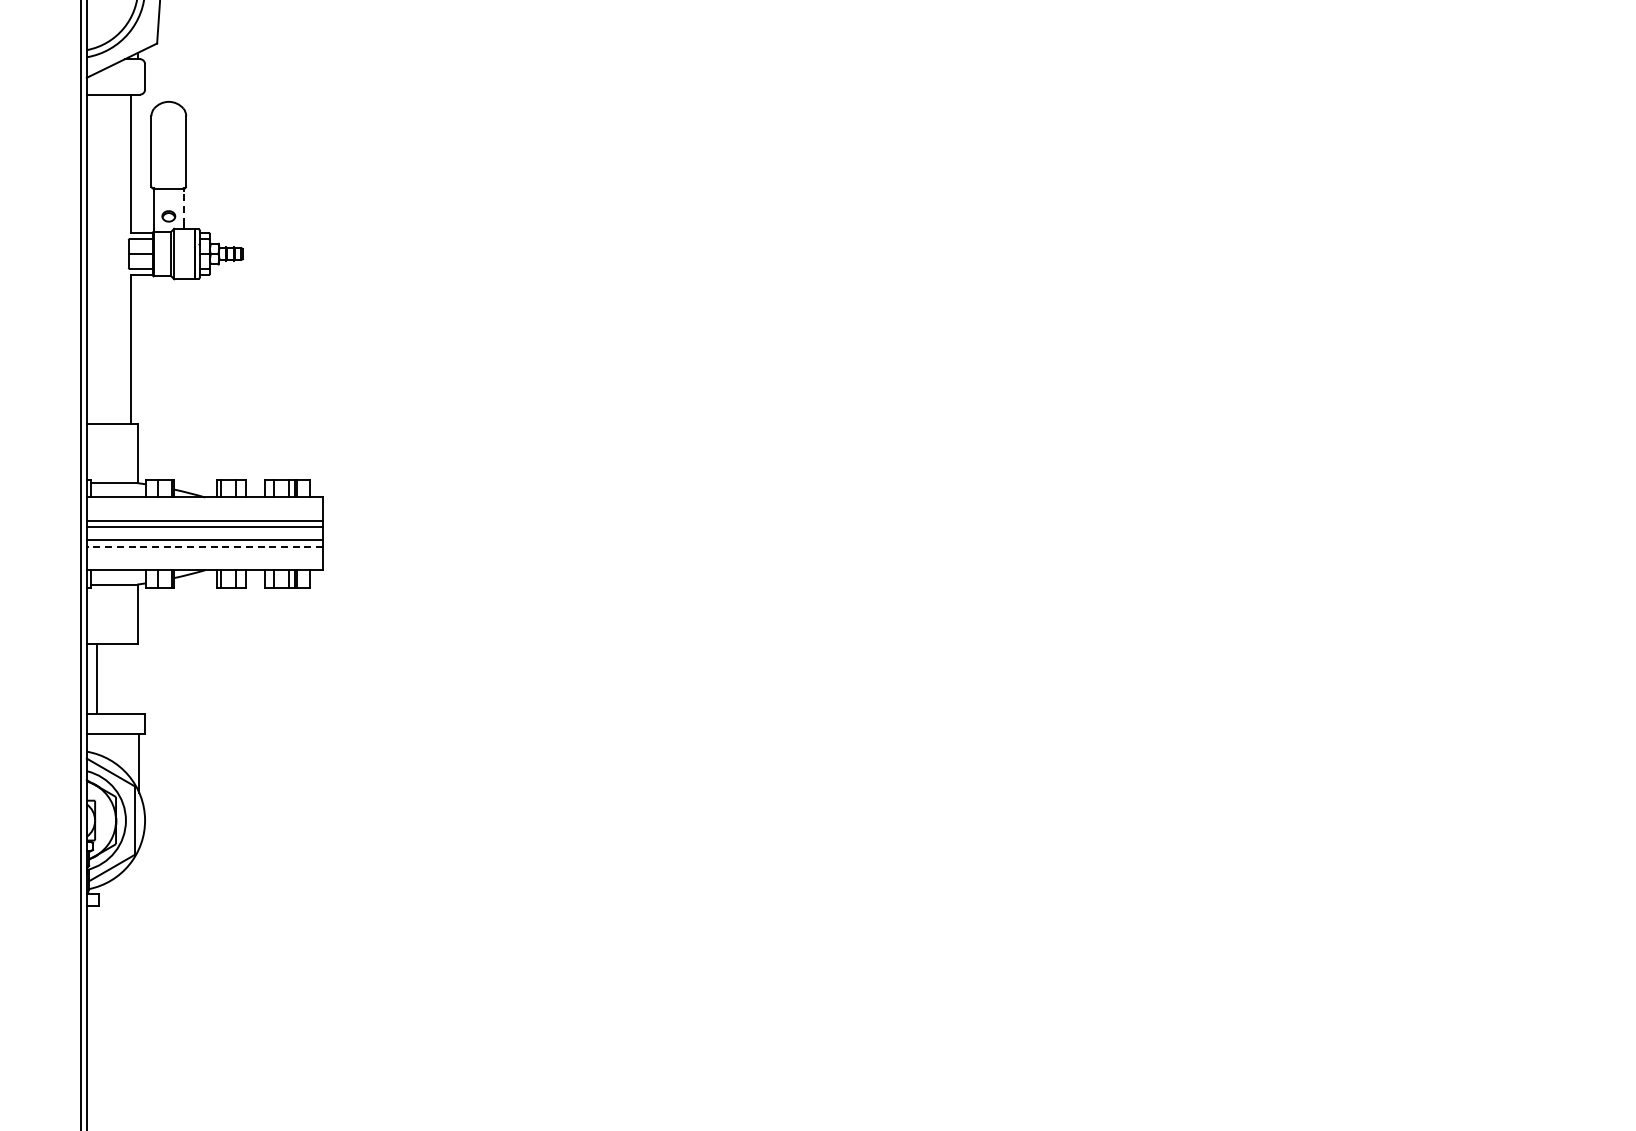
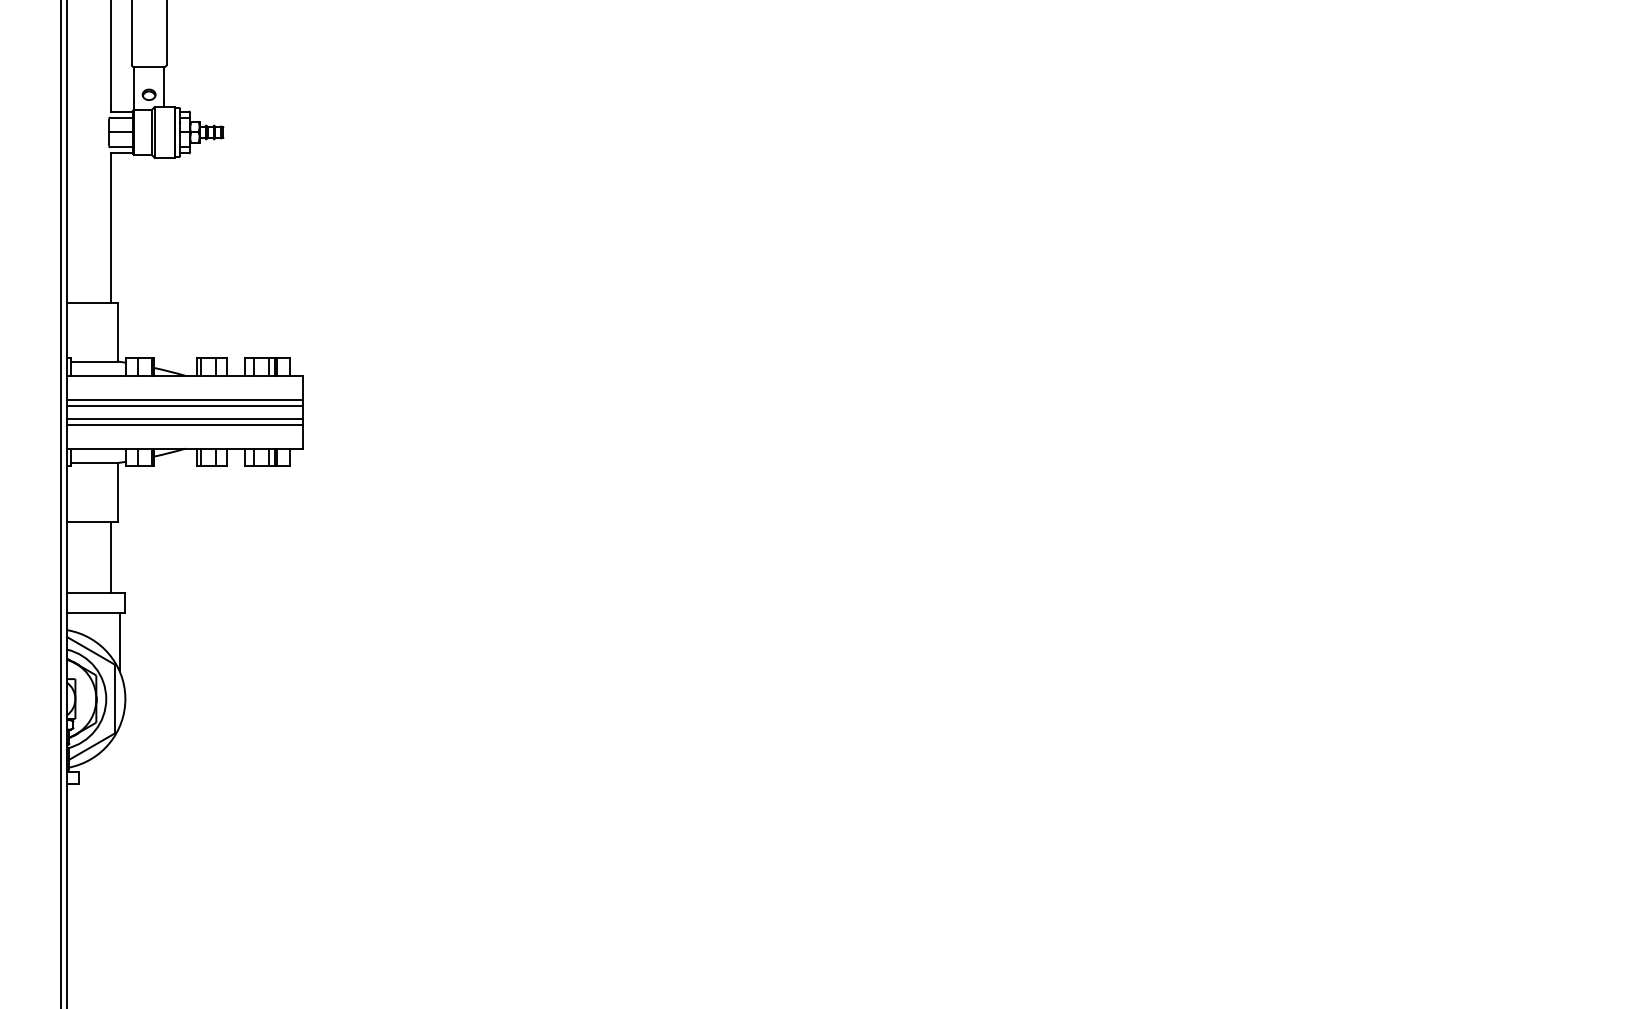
line: (184, 207) -> (164, 85), dashed -> solid
line: (204, 546) -> (184, 424), dashed -> solid
line: (97, 678) -> (111, 556), moved

